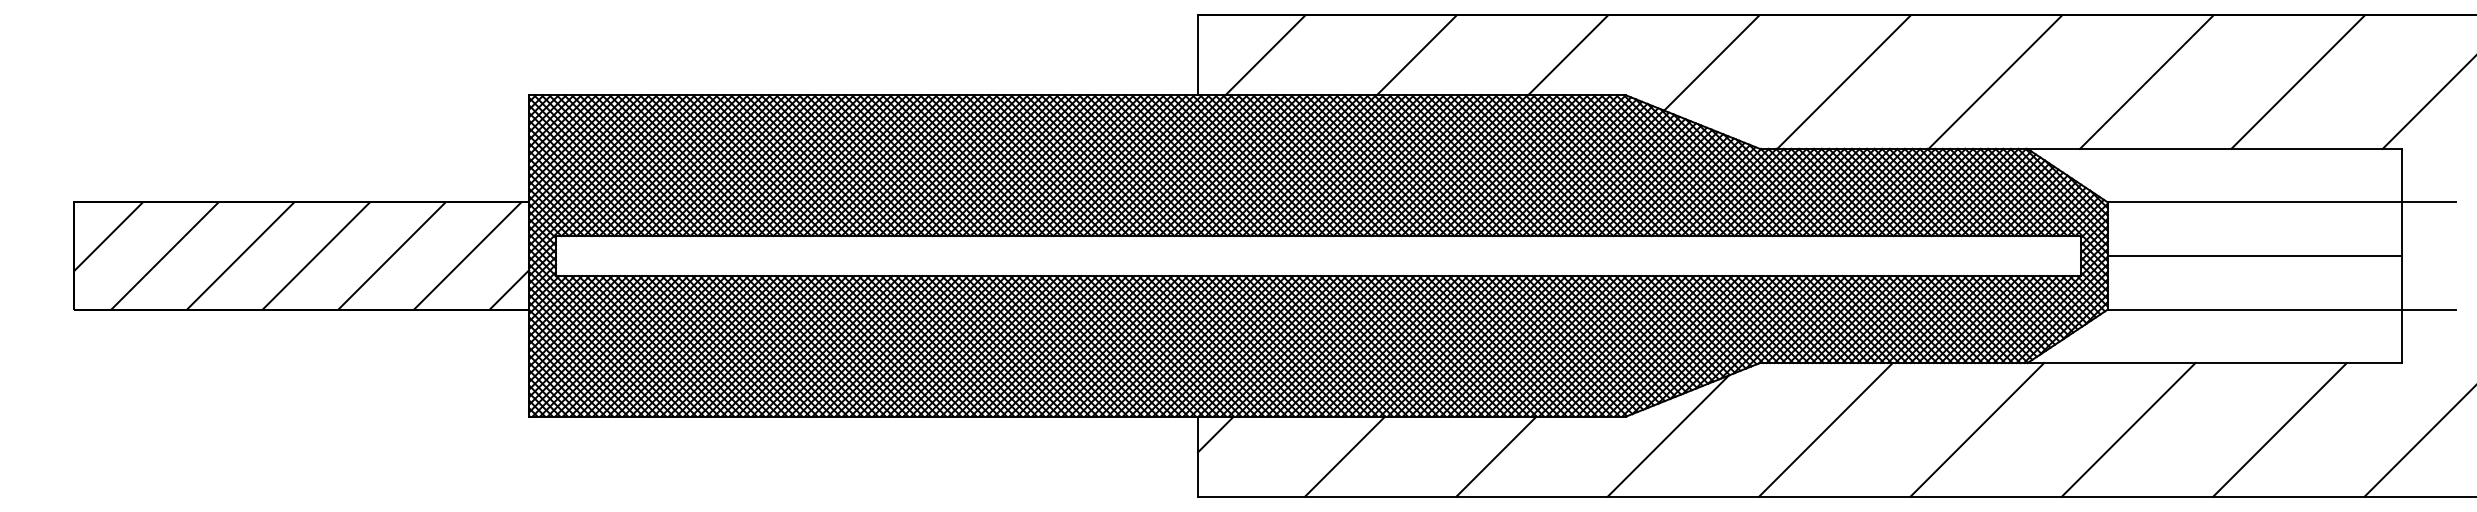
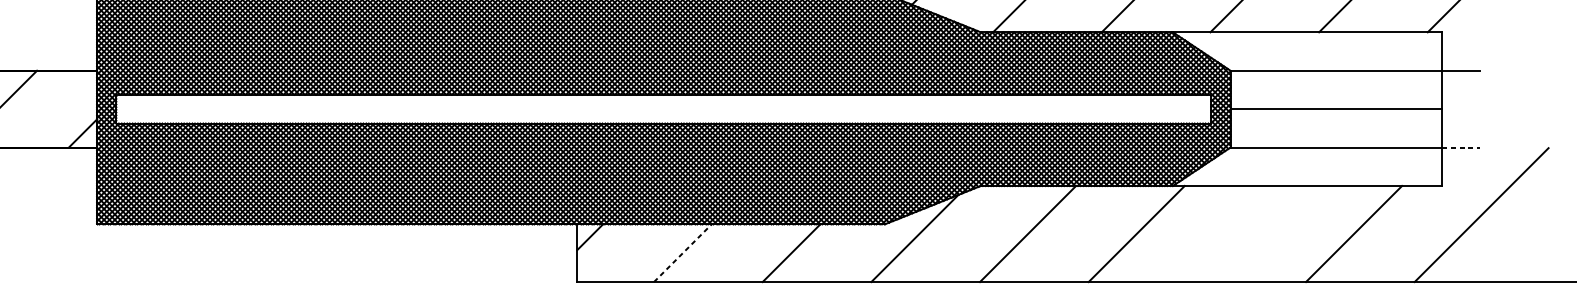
line: (467, 255) -> (52, 108), removed
line: (2428, 309) -> (1460, 147), solid -> dashed
line: (2128, 429) -> (1245, 233), removed
line: (1345, 456) -> (683, 253), solid -> dashed

